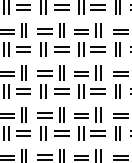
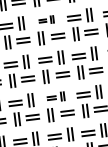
part: (50, 30) -> (45, 20), size x0.6
part: (50, 114) -> (55, 96), size x0.7

